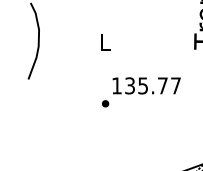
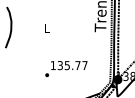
text: (141, 91) -> (66, 68), moved

